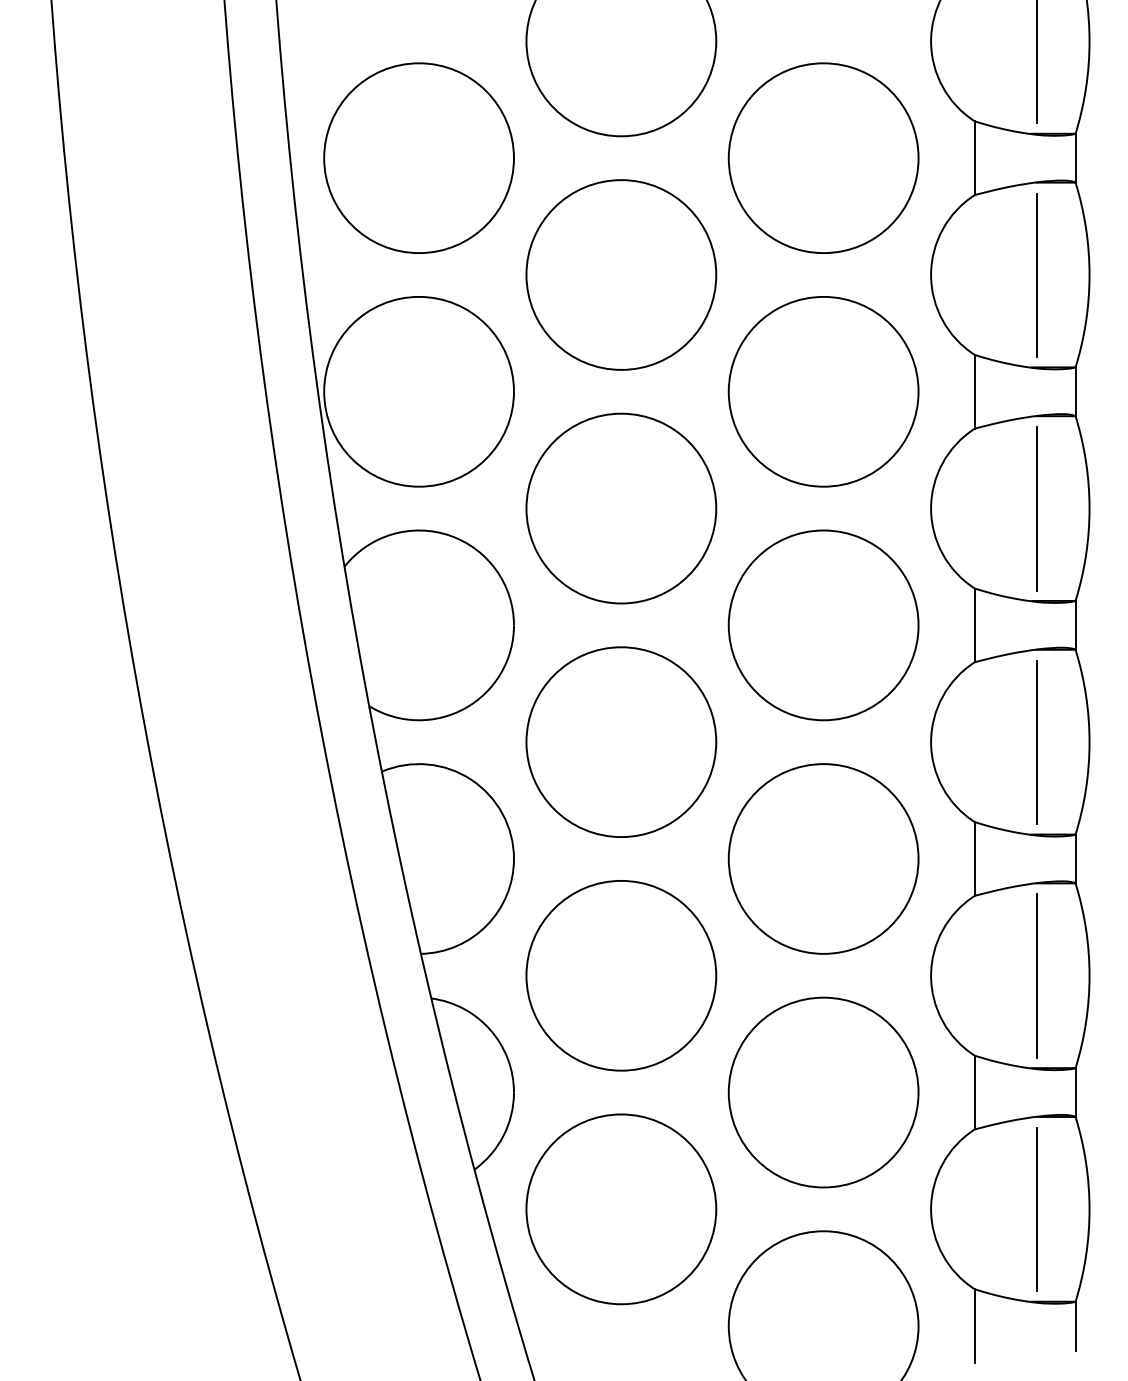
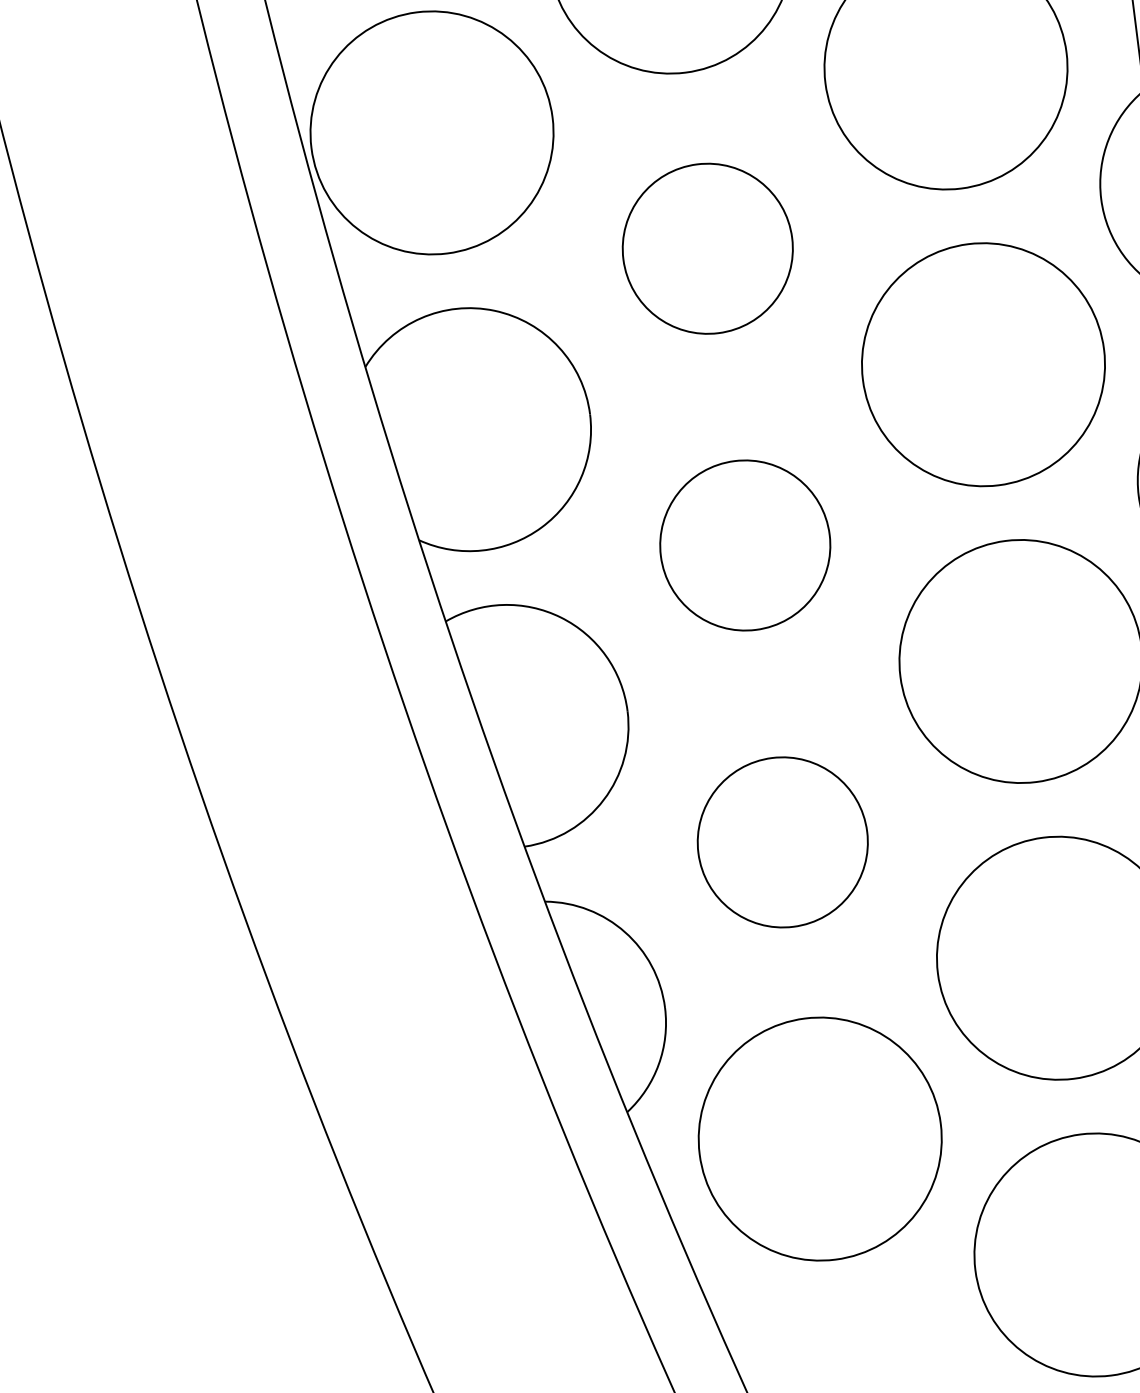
circle: (621, 508) -> (707, 248), size x0.7
circle: (621, 741) -> (745, 544), size x0.7
circle: (621, 975) -> (782, 841), size x0.7

